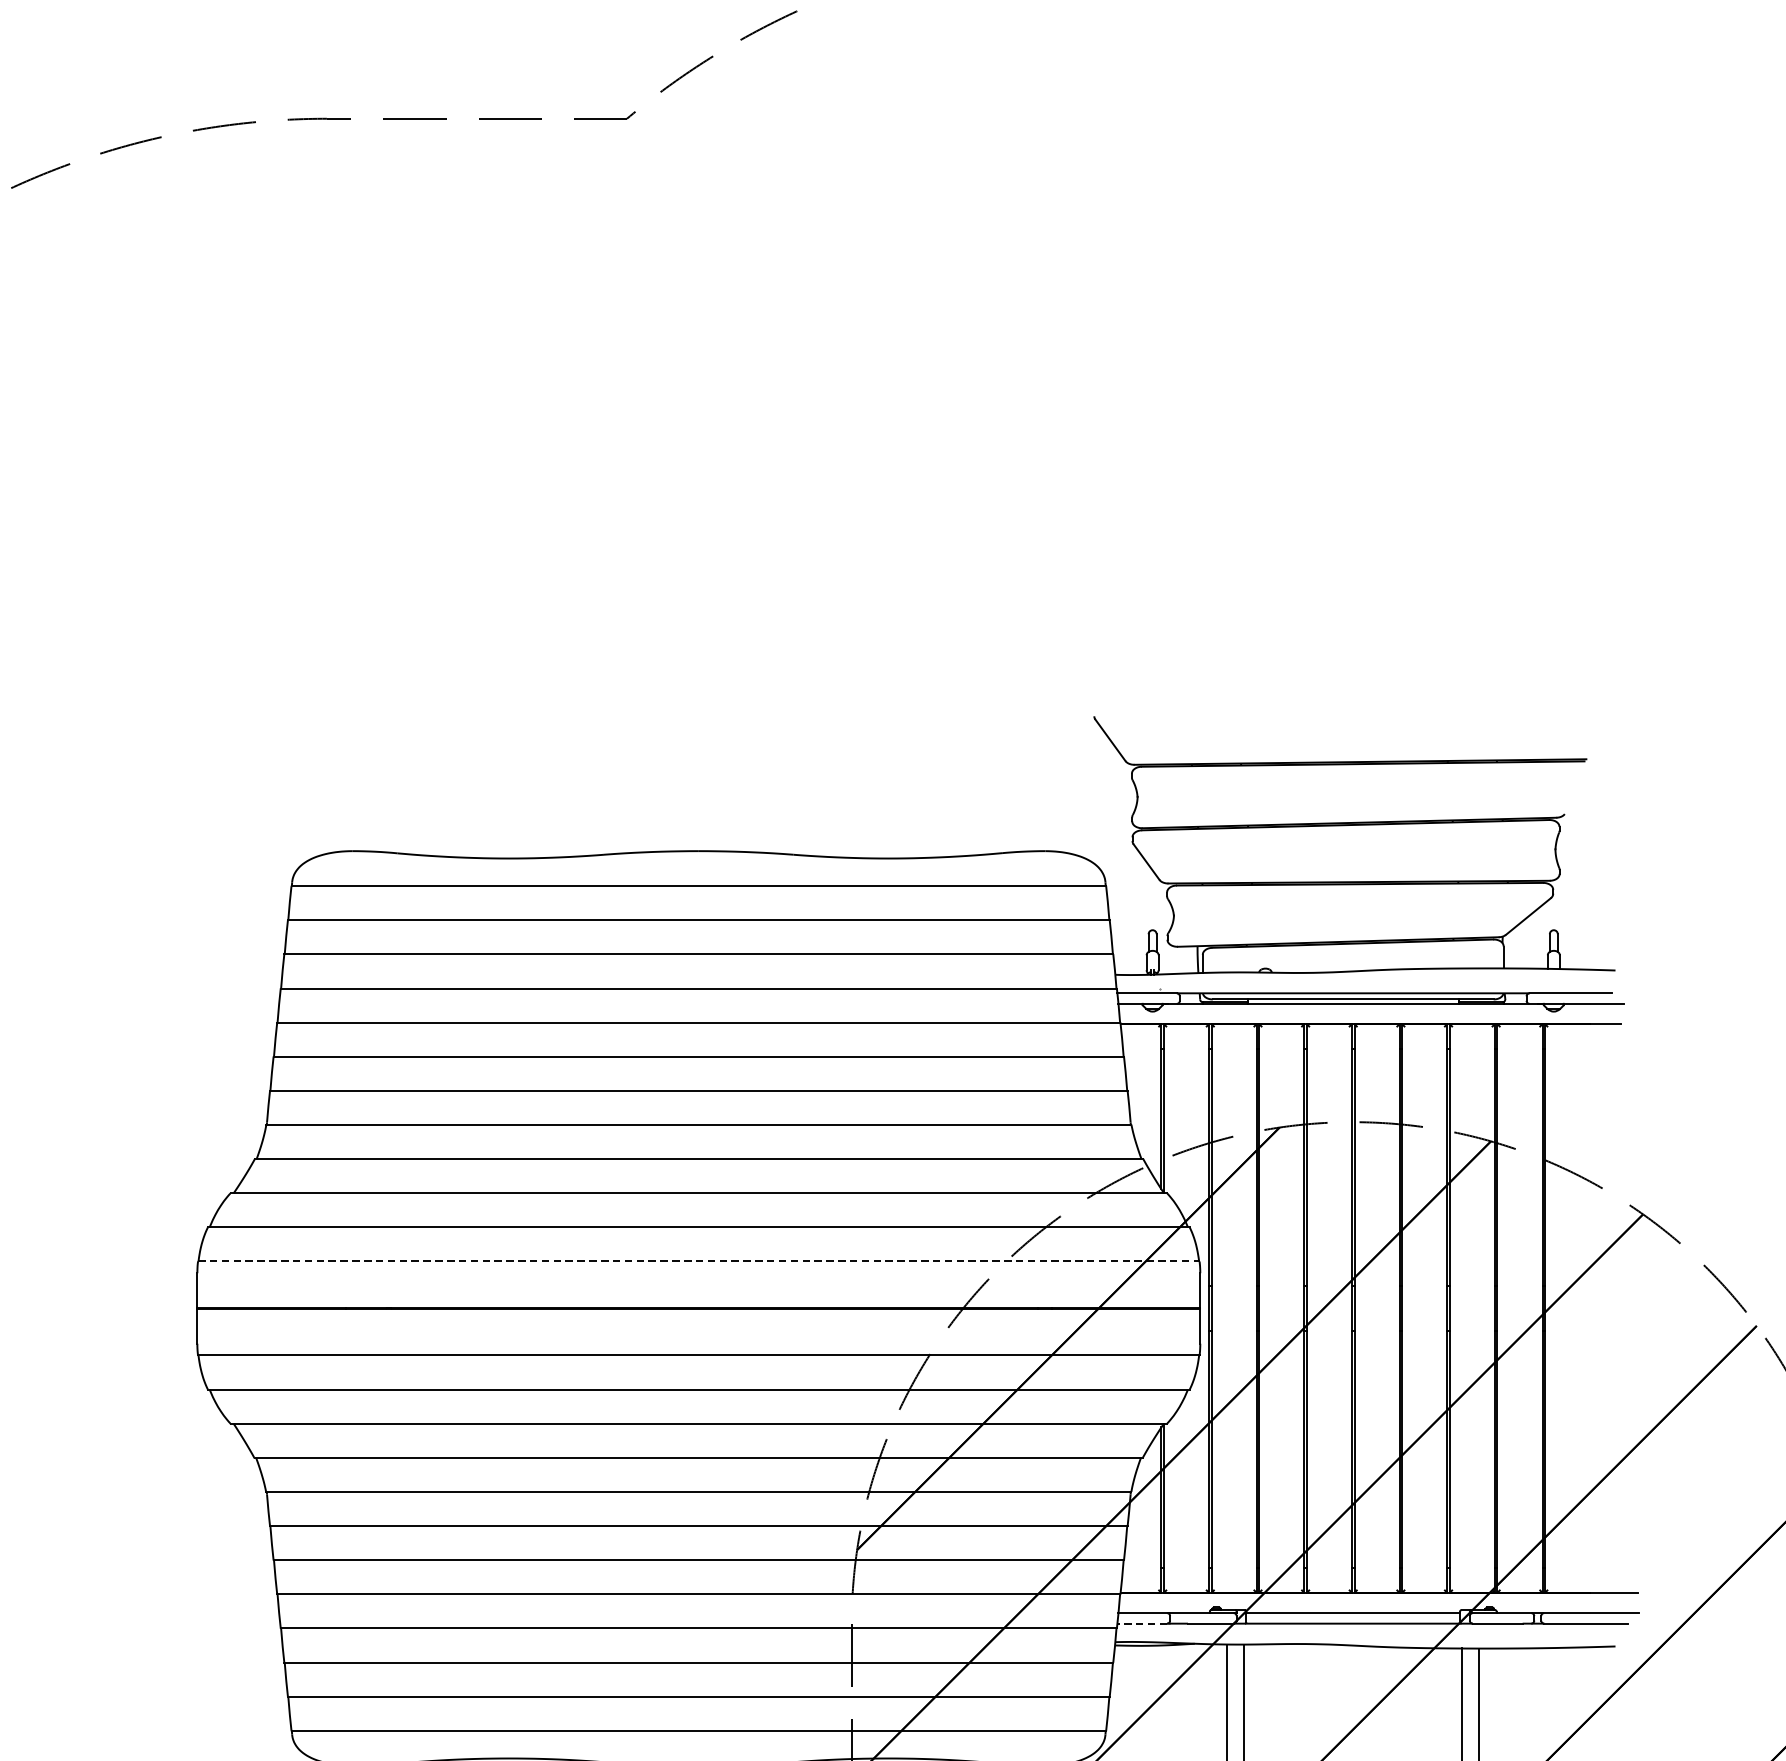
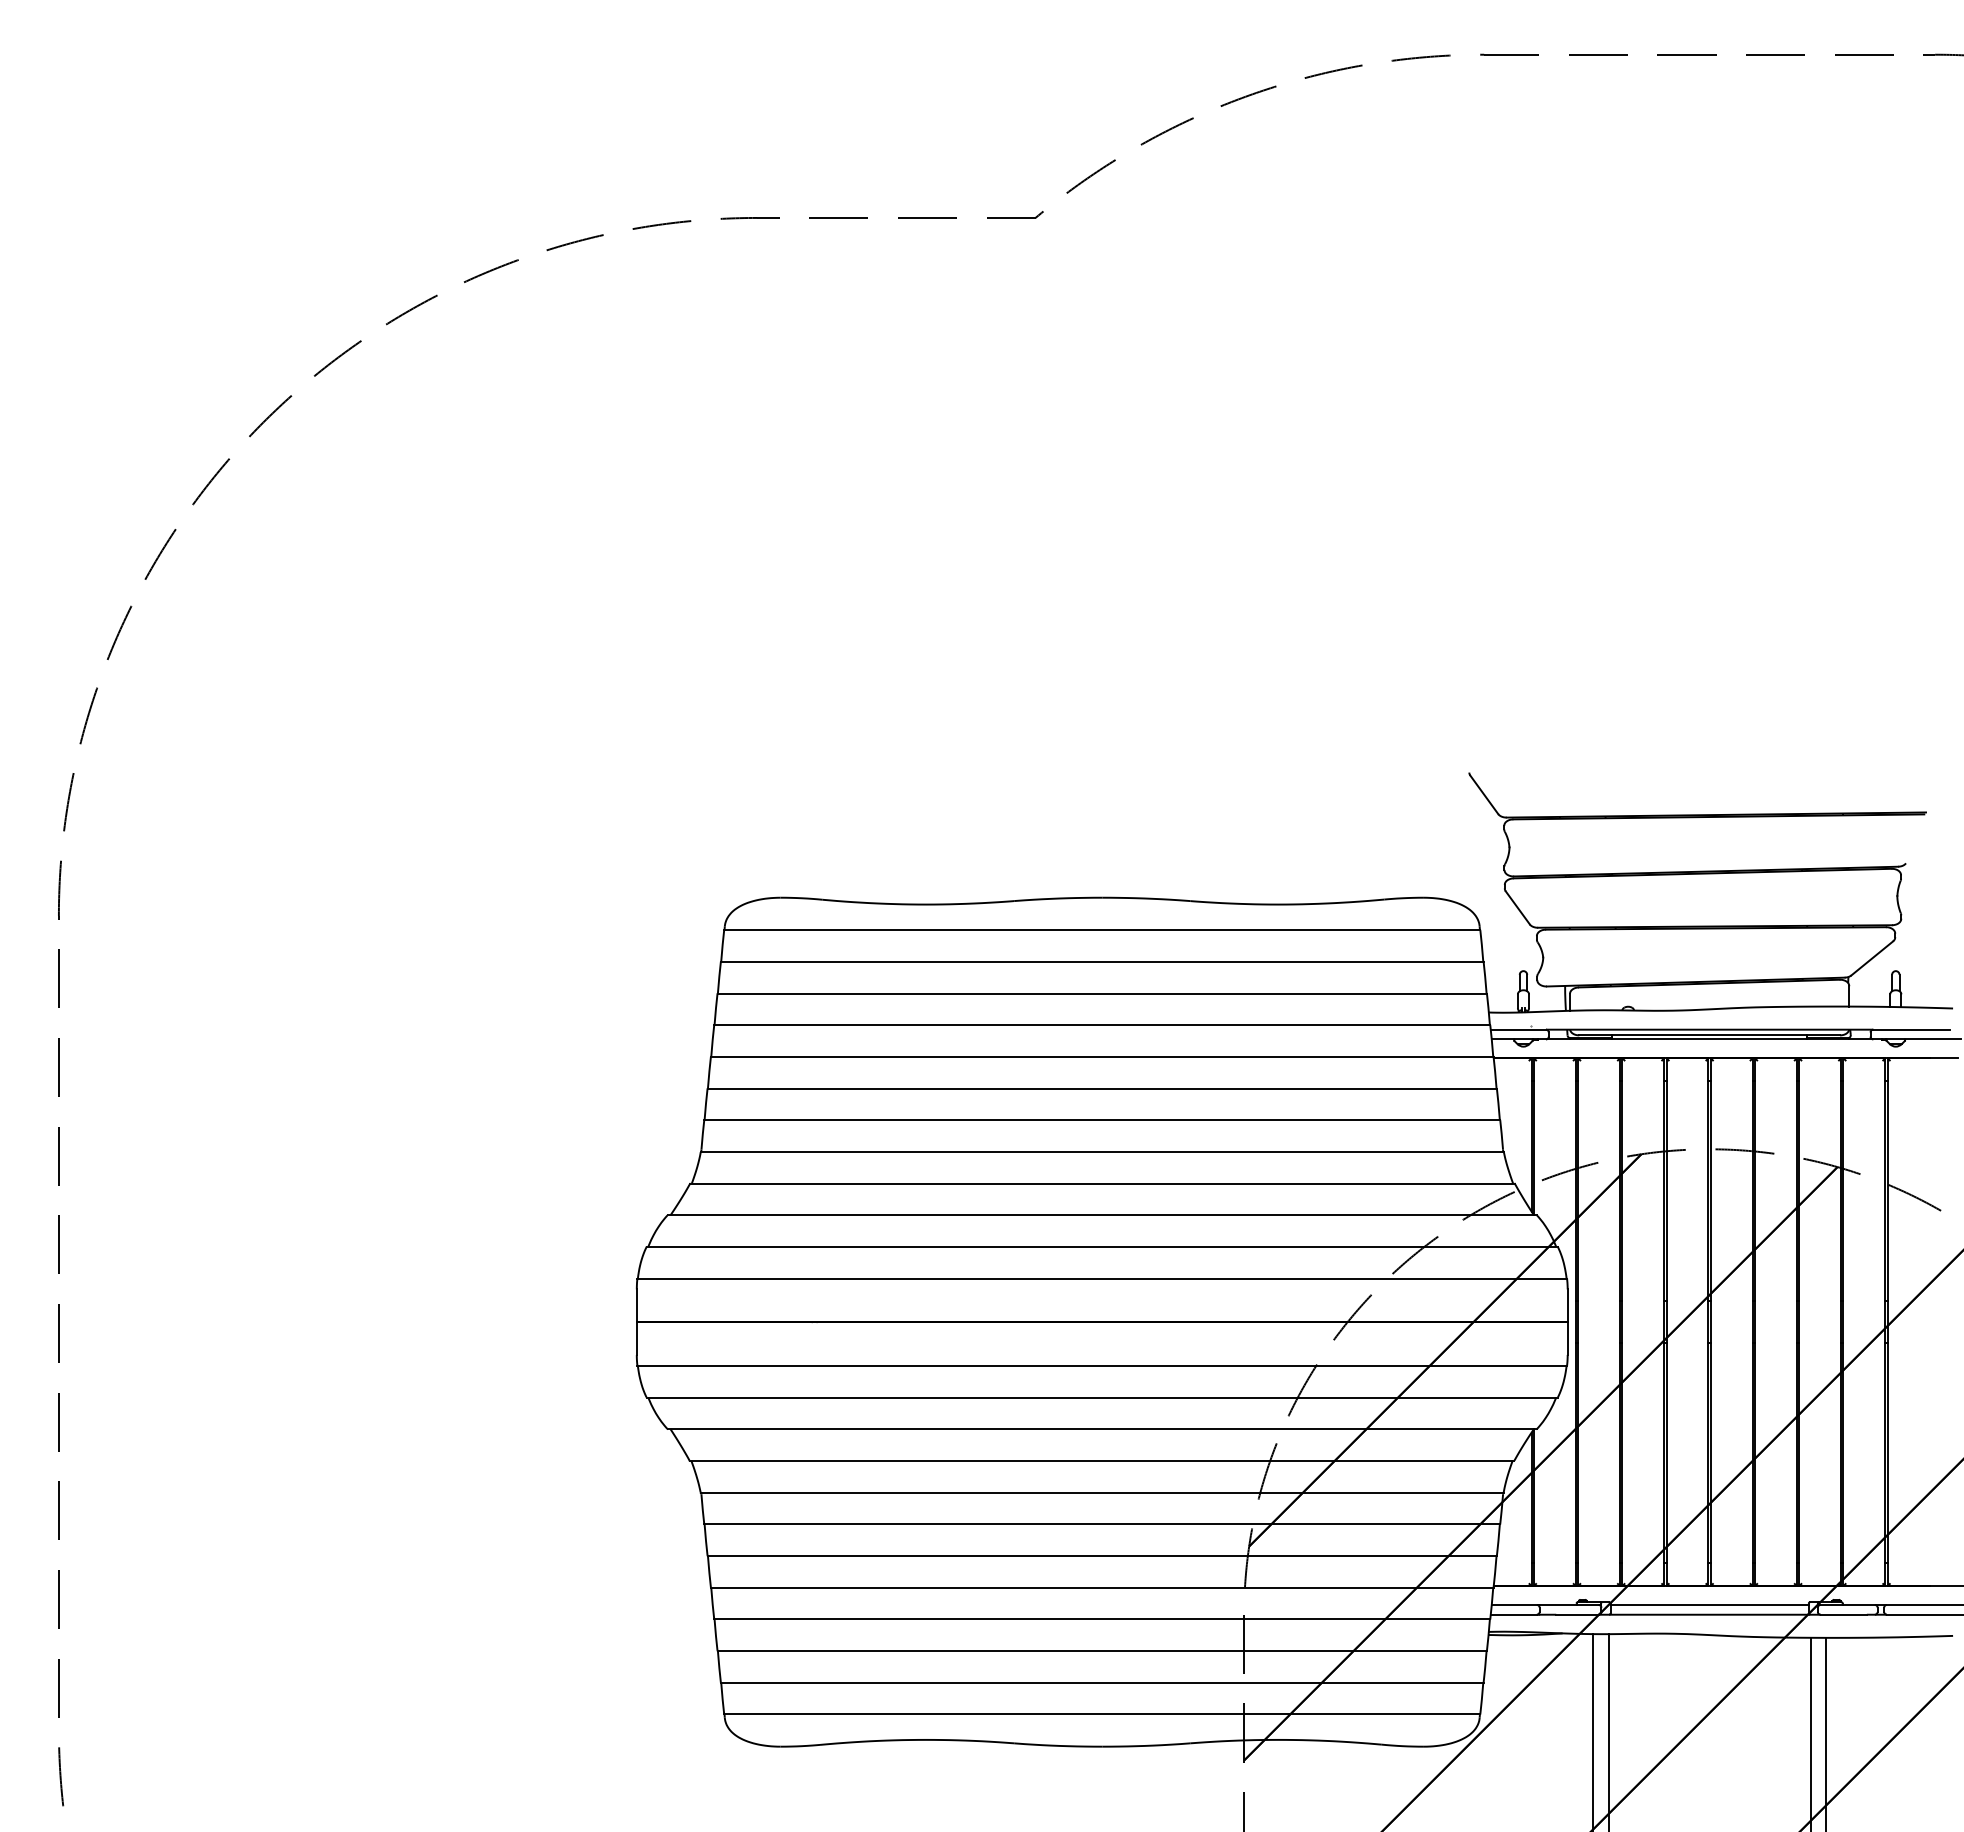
line: (699, 1261) -> (1102, 1278), dashed -> solid
line: (1141, 1623) -> (1513, 1614), dashed -> solid

